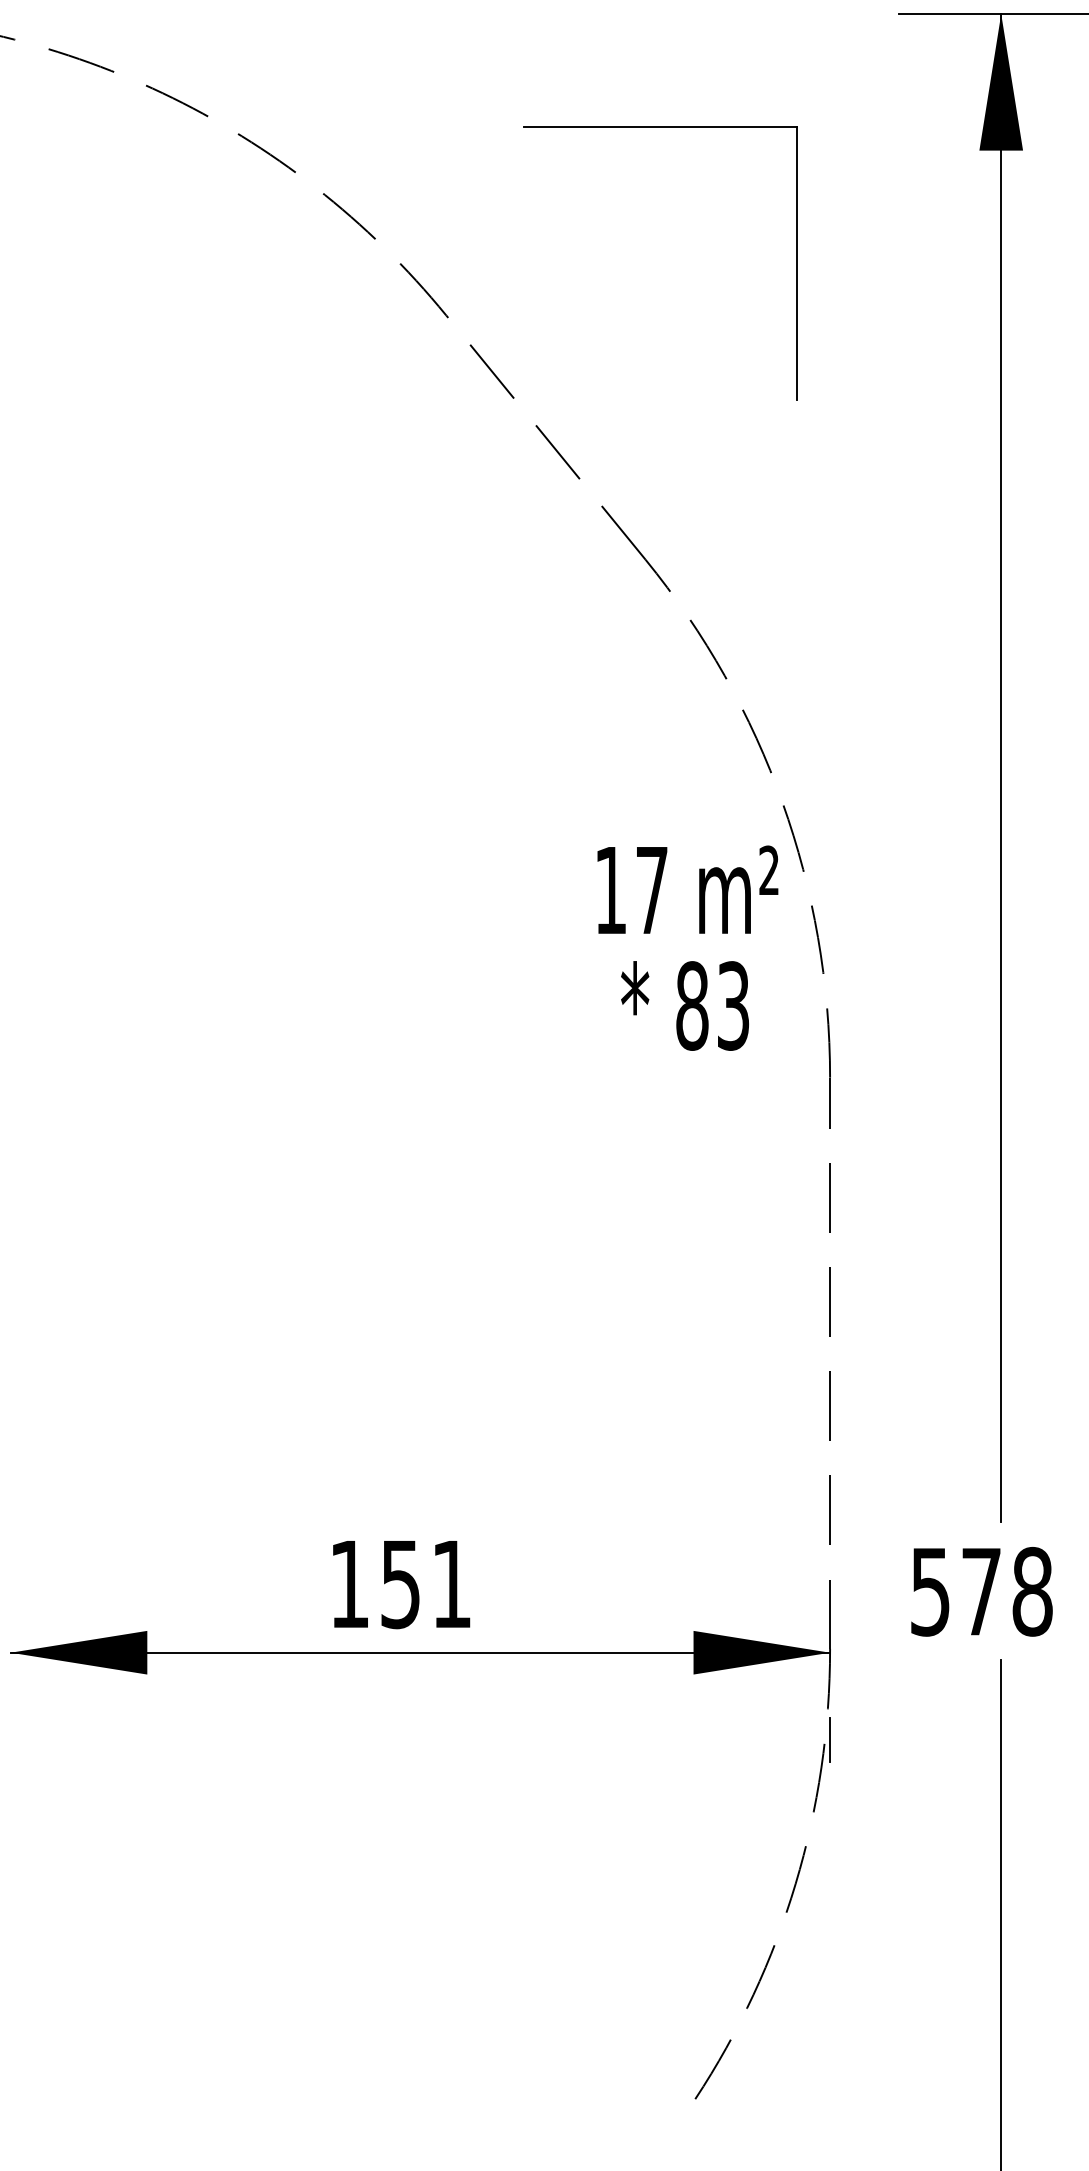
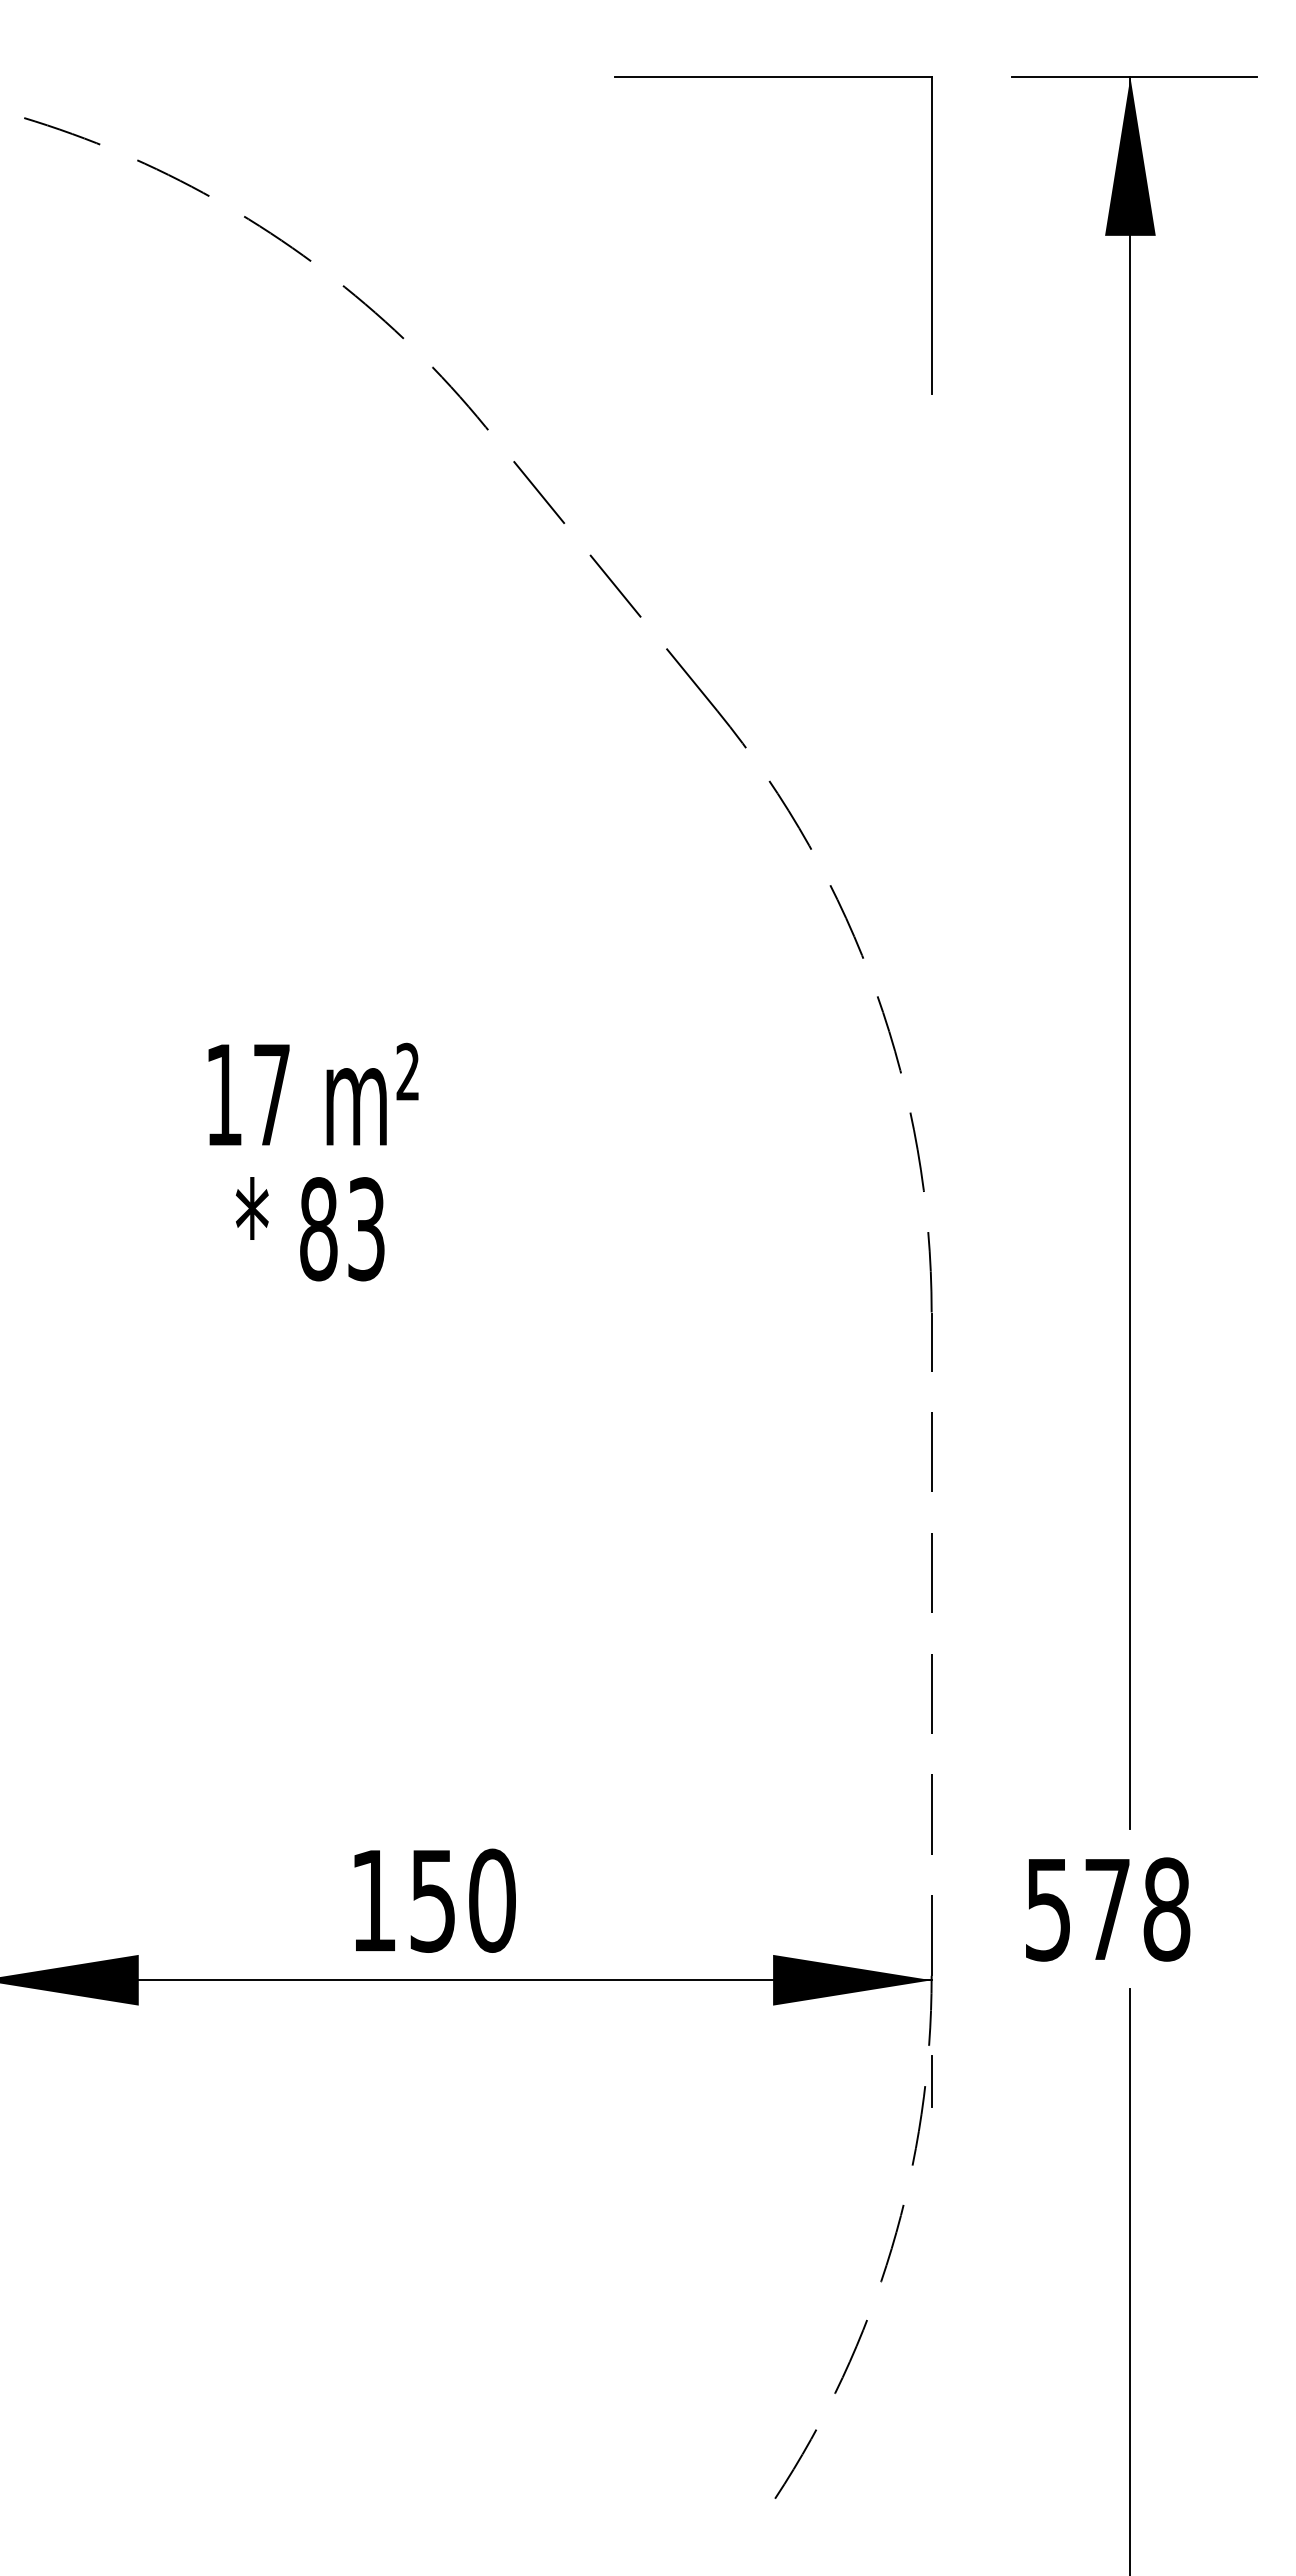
part: (660, 127) -> (773, 77), moved
text: (687, 947) -> (313, 1161), moved
text: (451, 1584) -> (492, 1900), 151 -> 150

